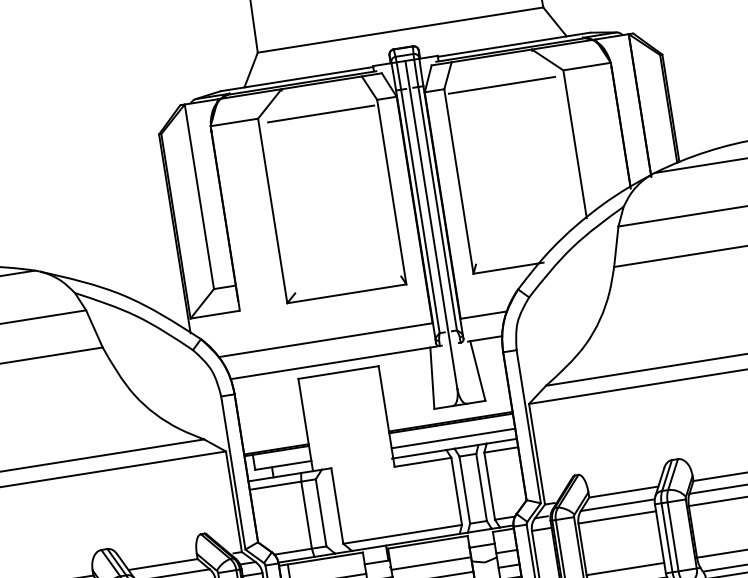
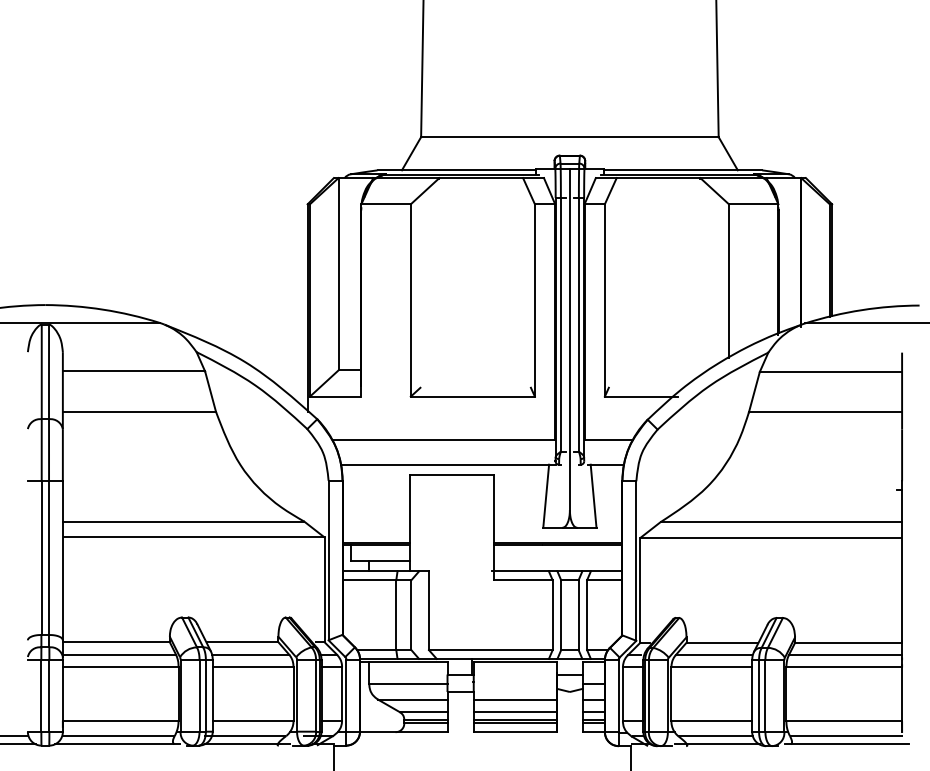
line: (501, 85) -> (663, 209), removed
line: (320, 113) -> (475, 209), removed
line: (452, 438) -> (557, 560), removed
line: (430, 563) -> (514, 684), removed

